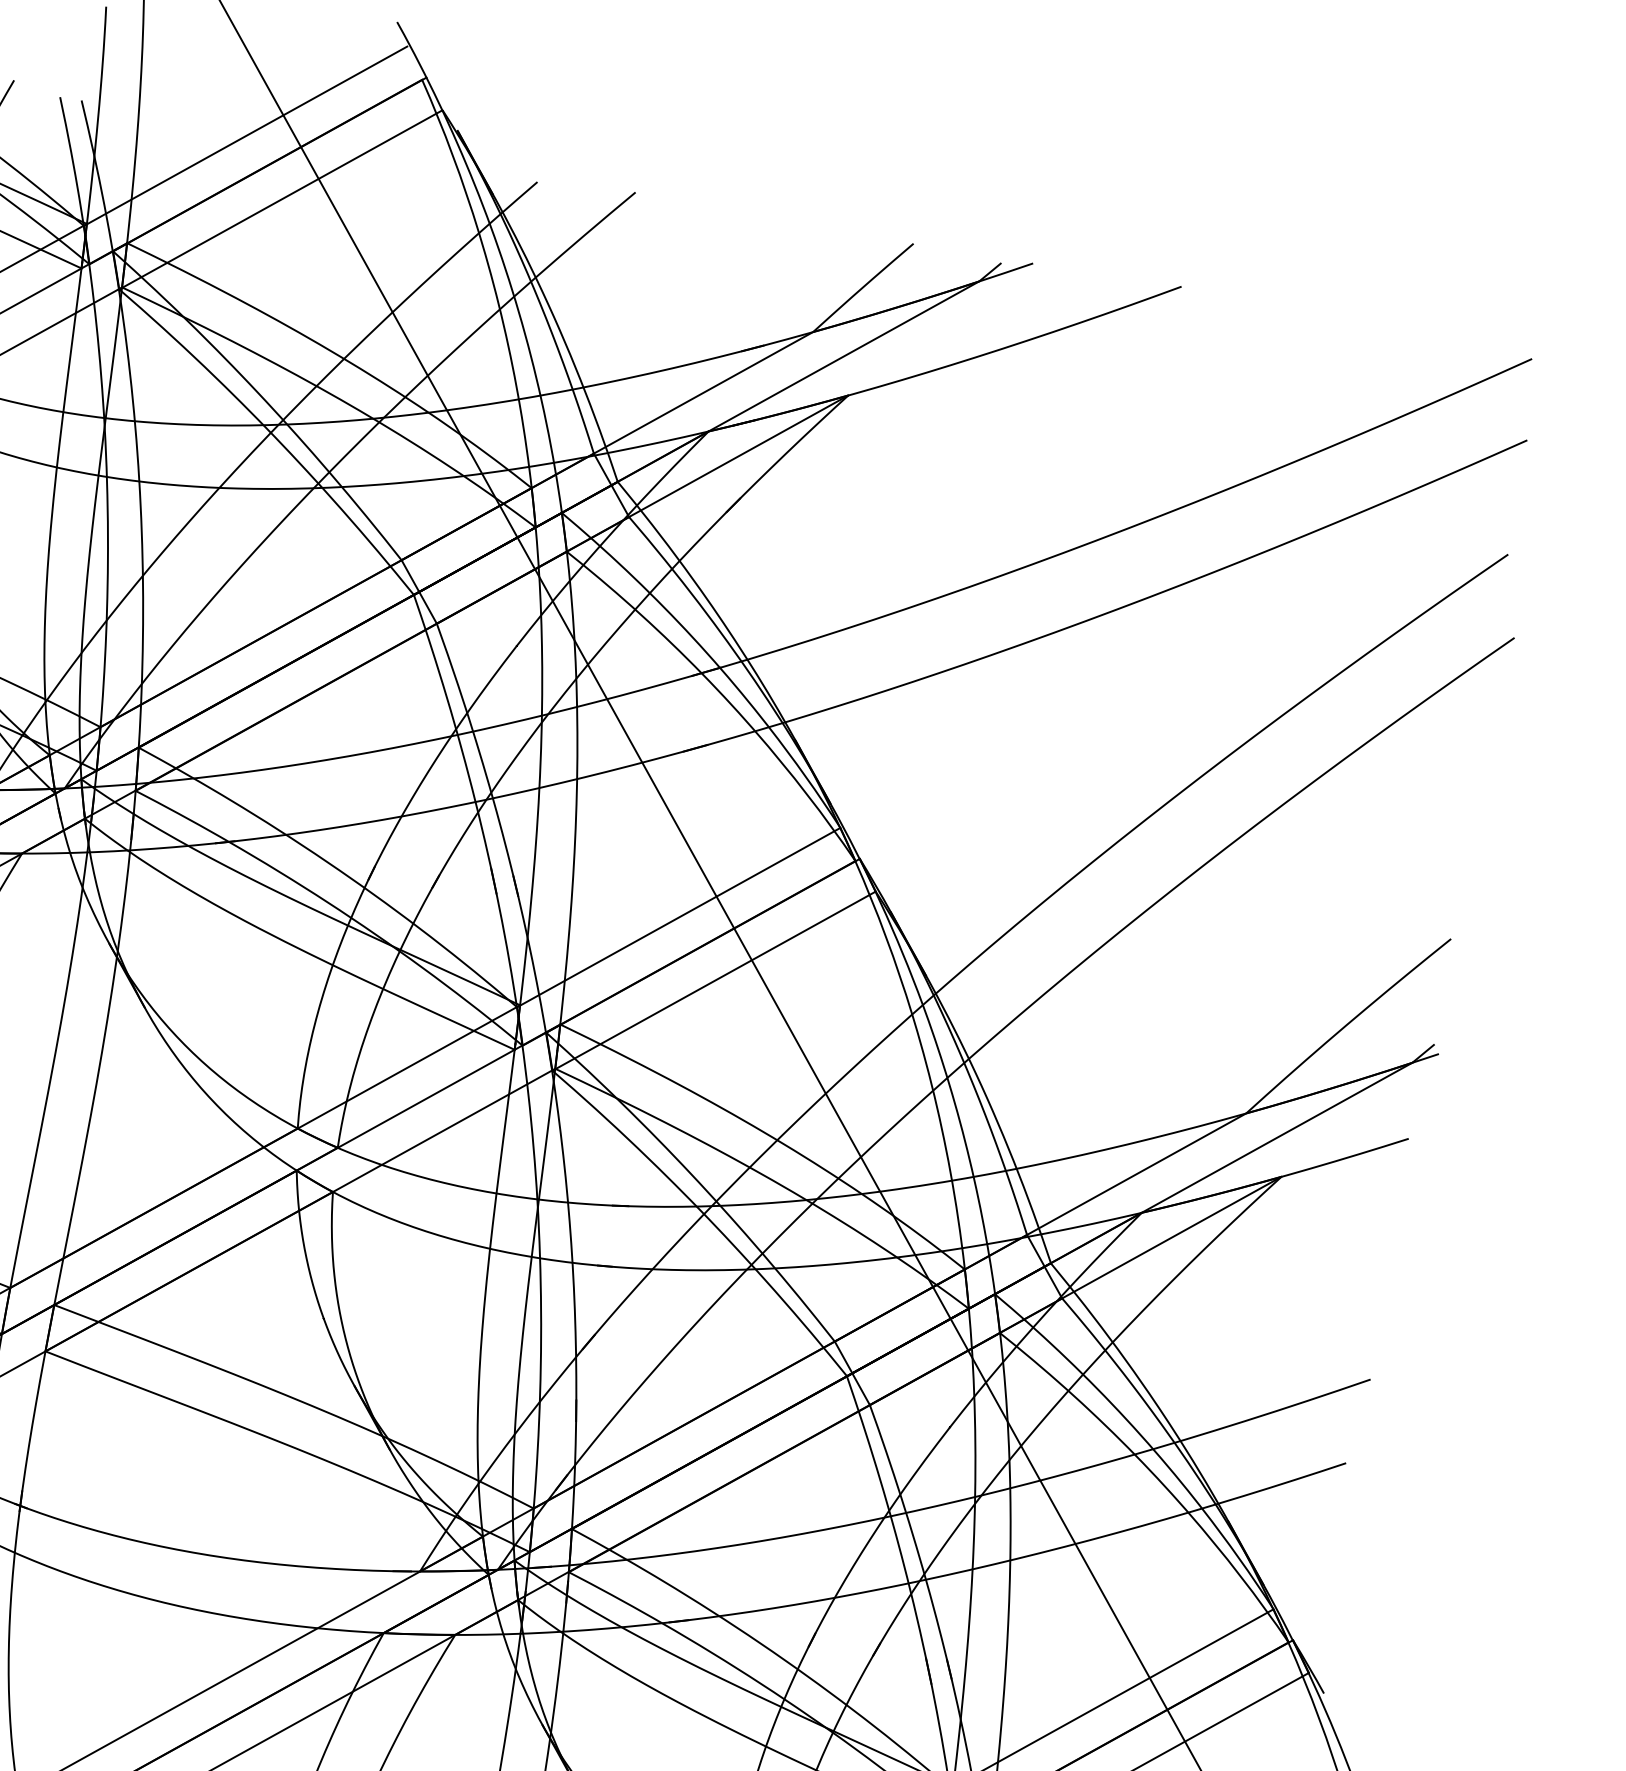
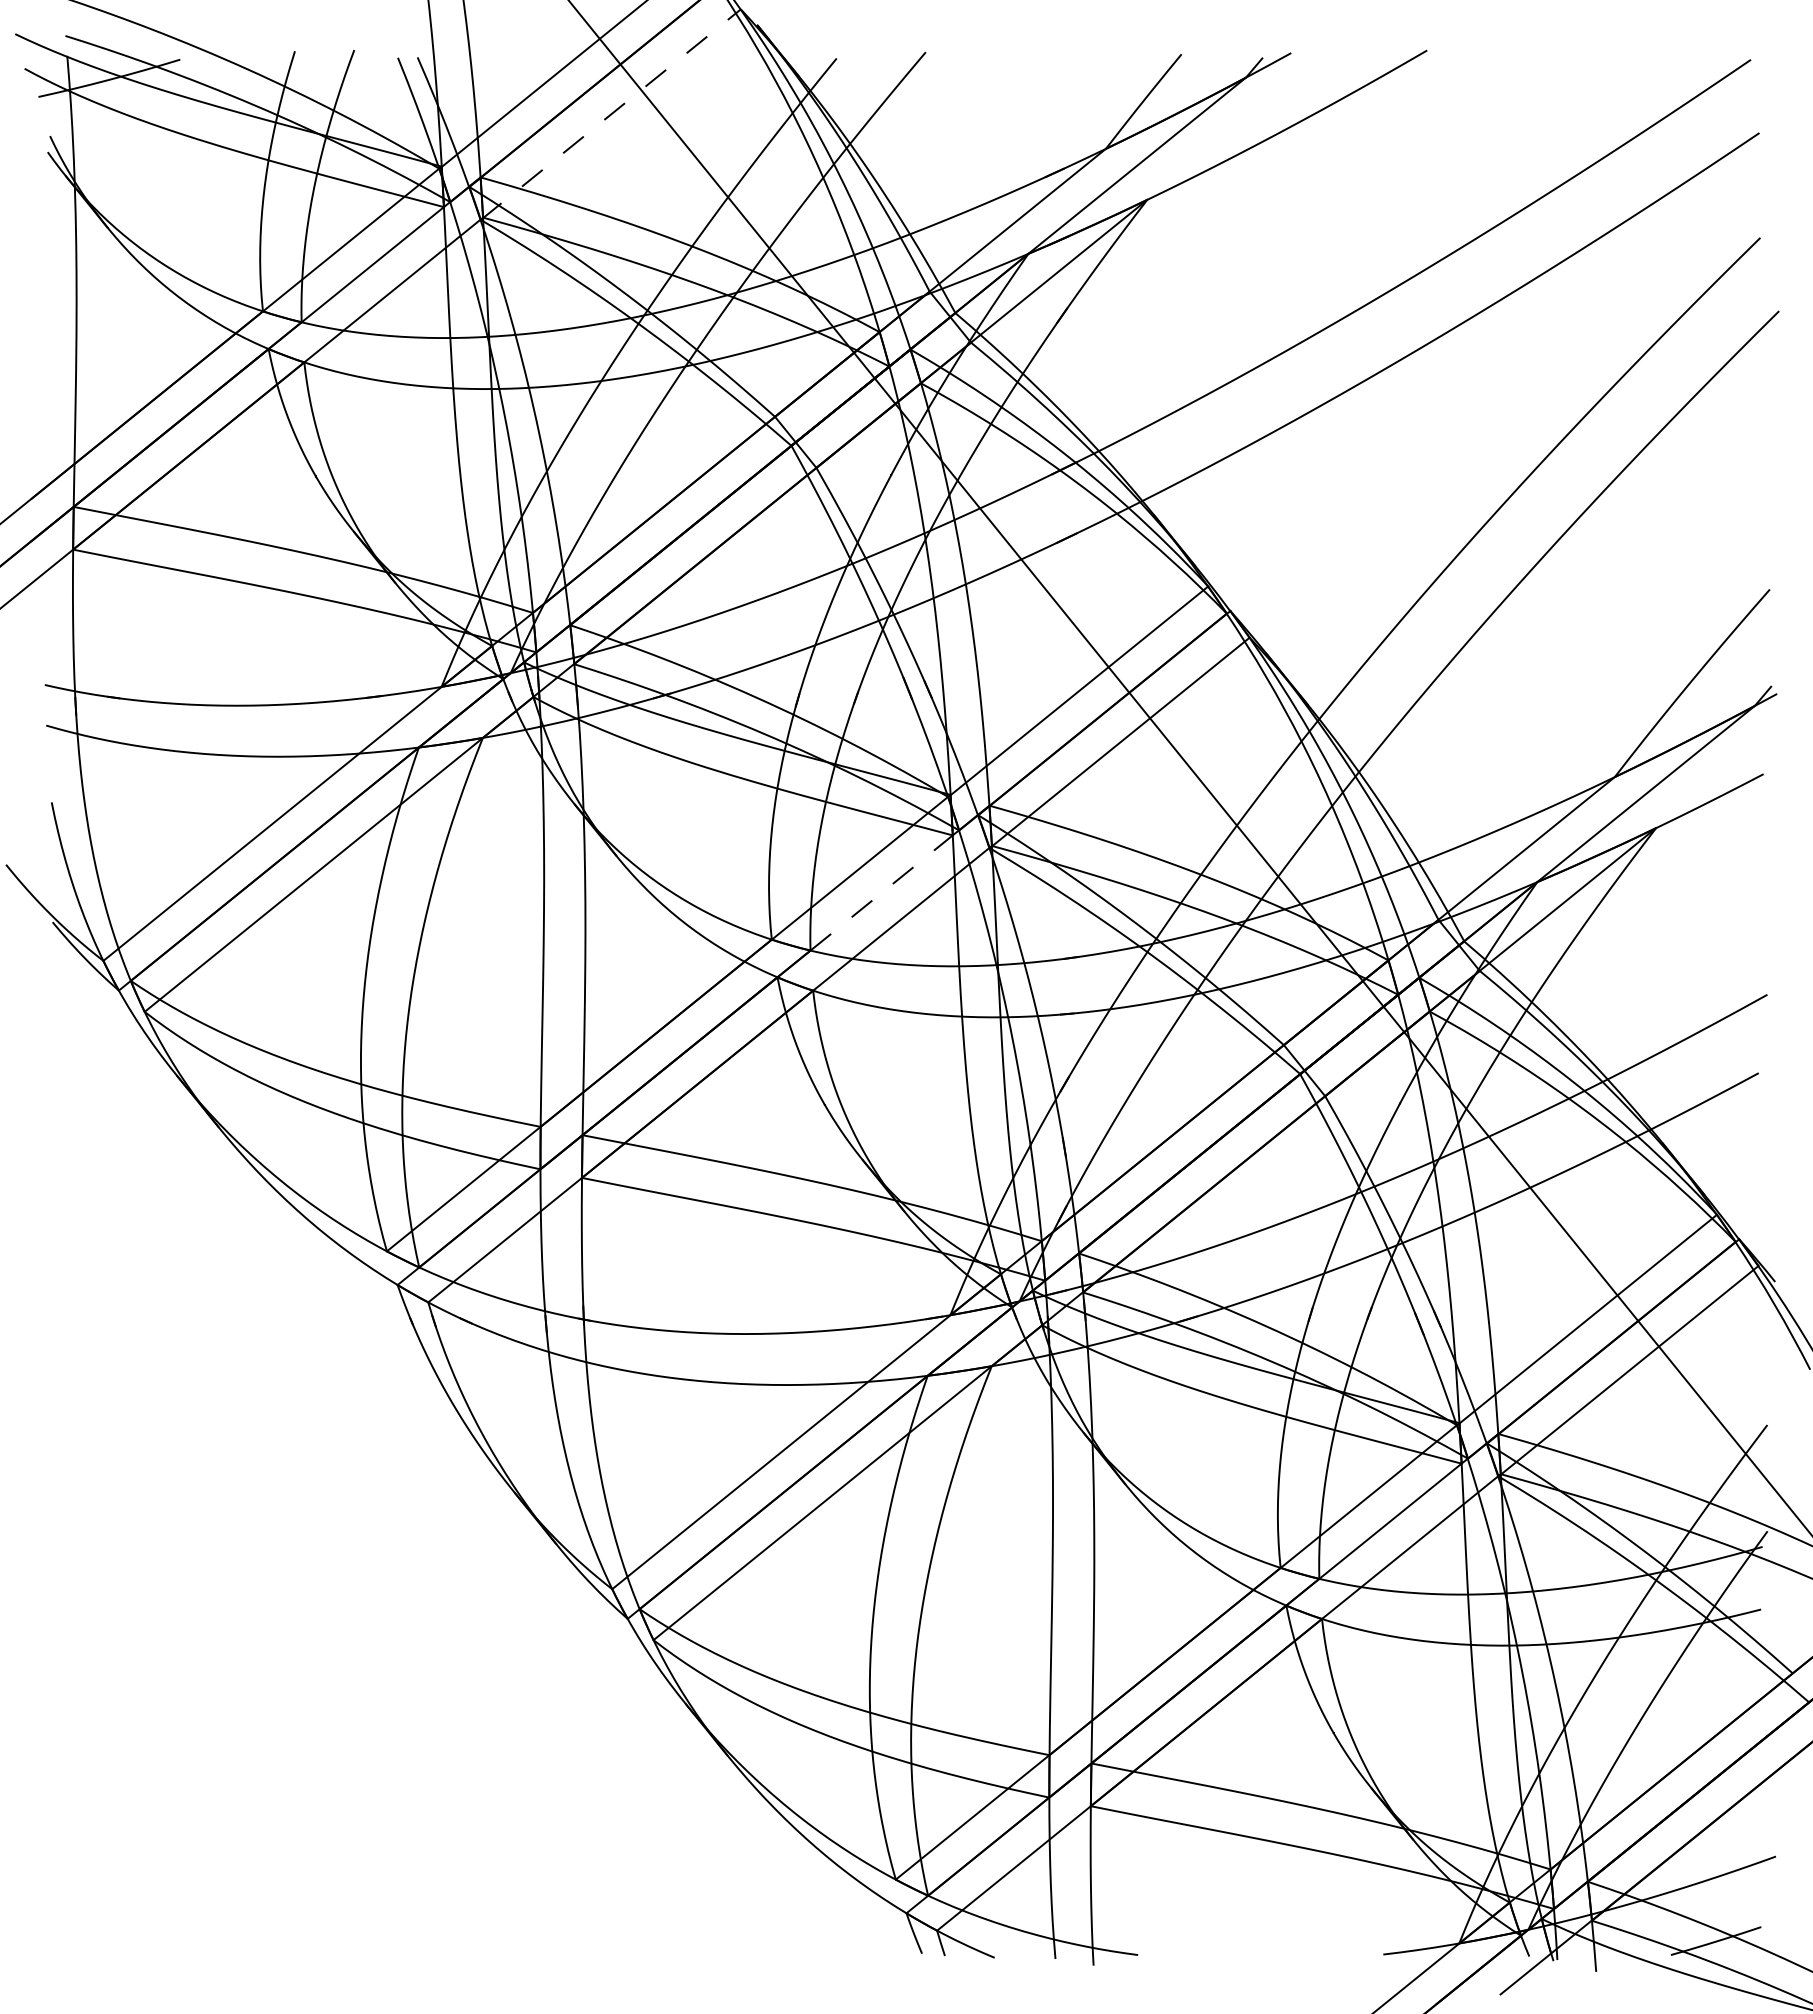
line: (281, 199) -> (611, 114), solid -> dashed
line: (426, 1098) -> (881, 892), solid -> dashed

